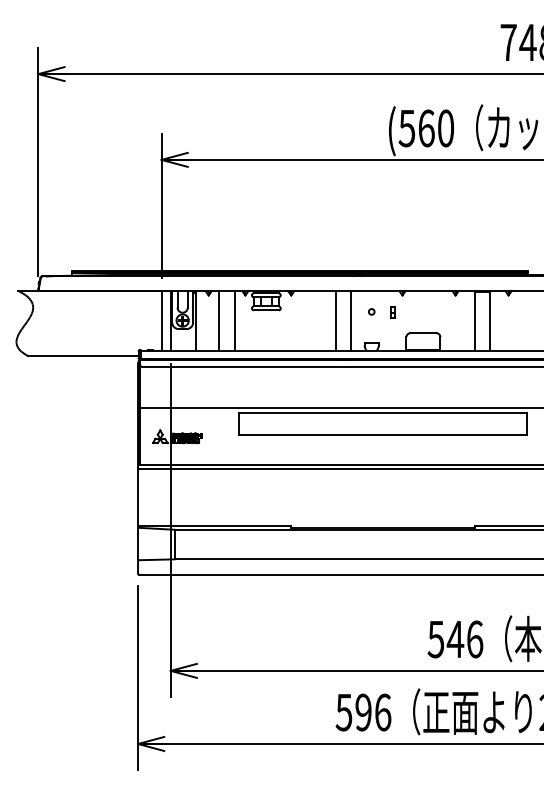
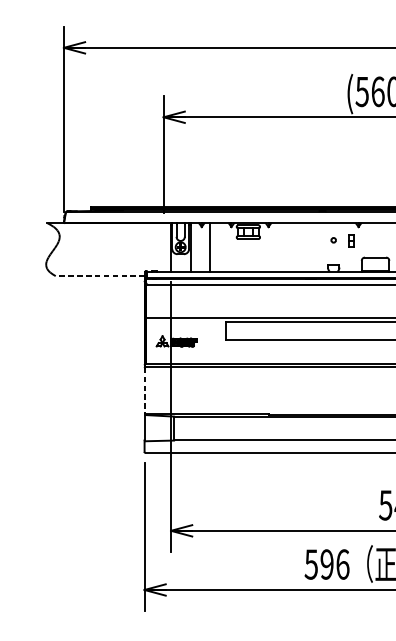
part: (392, 312) -> (350, 240), size x1.4
line: (161, 320) -> (163, 247), removed
line: (234, 320) -> (222, 247), removed
line: (335, 320) -> (304, 247), removed
line: (351, 320) -> (317, 247), removed
line: (82, 356) -> (99, 276), solid -> dashed
line: (138, 498) -> (144, 391), solid -> dashed

